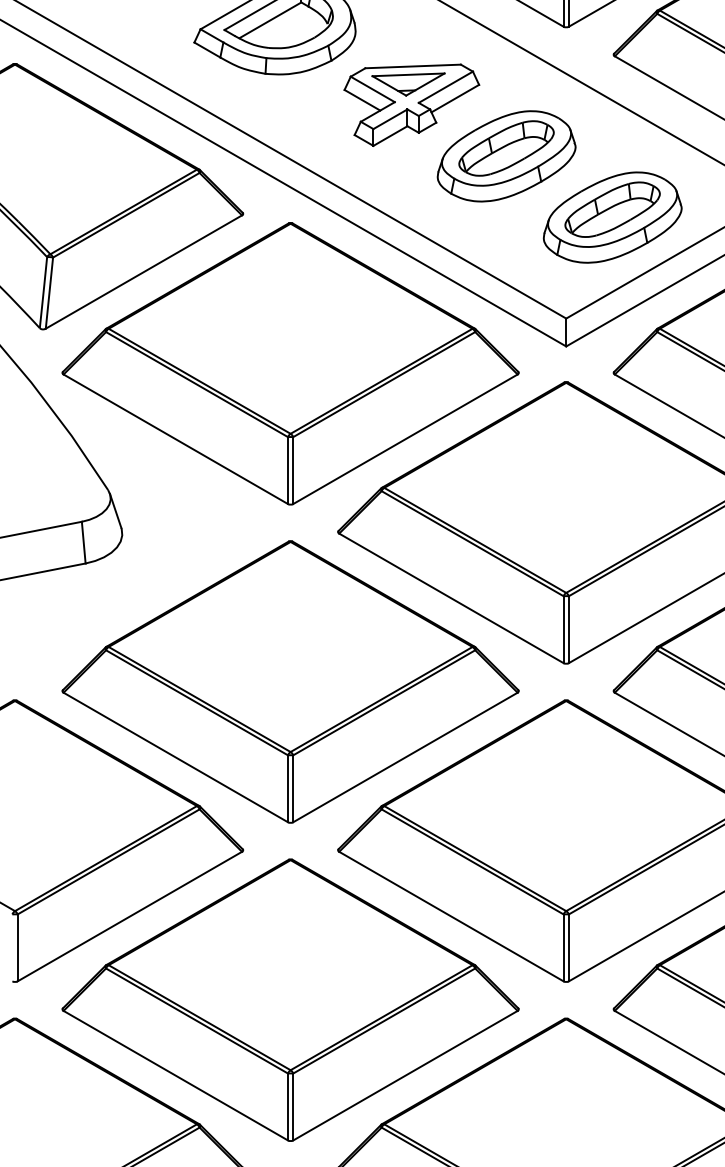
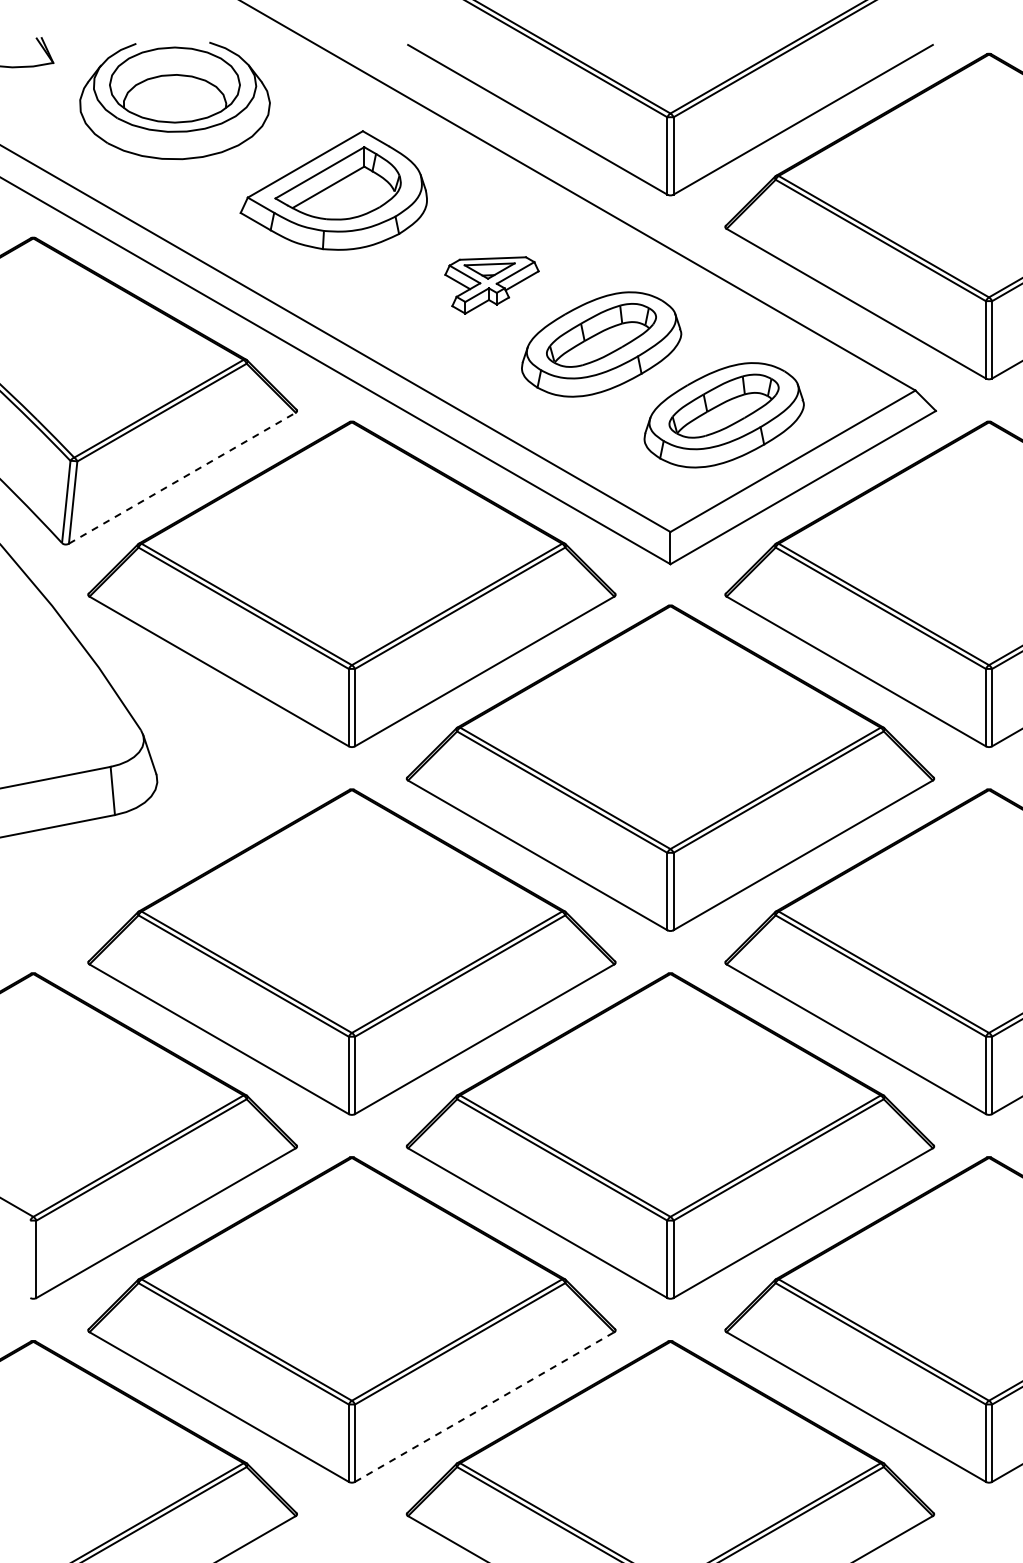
part: (411, 105) -> (491, 285), size x0.6
line: (144, 272) -> (182, 478), solid -> dashed
line: (405, 1076) -> (484, 1407), solid -> dashed

